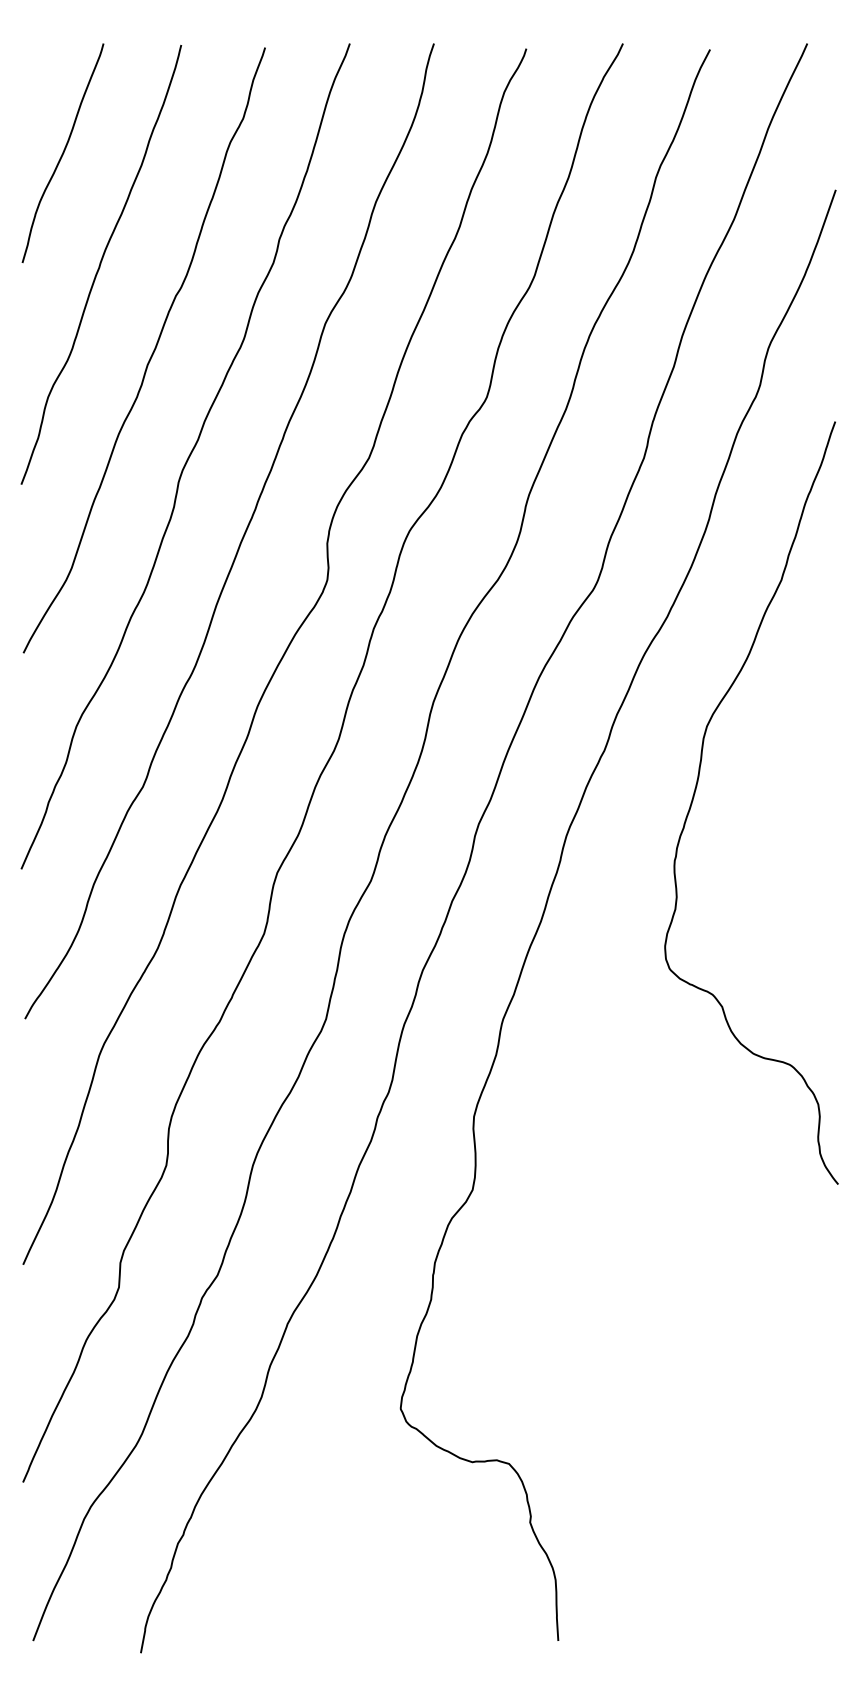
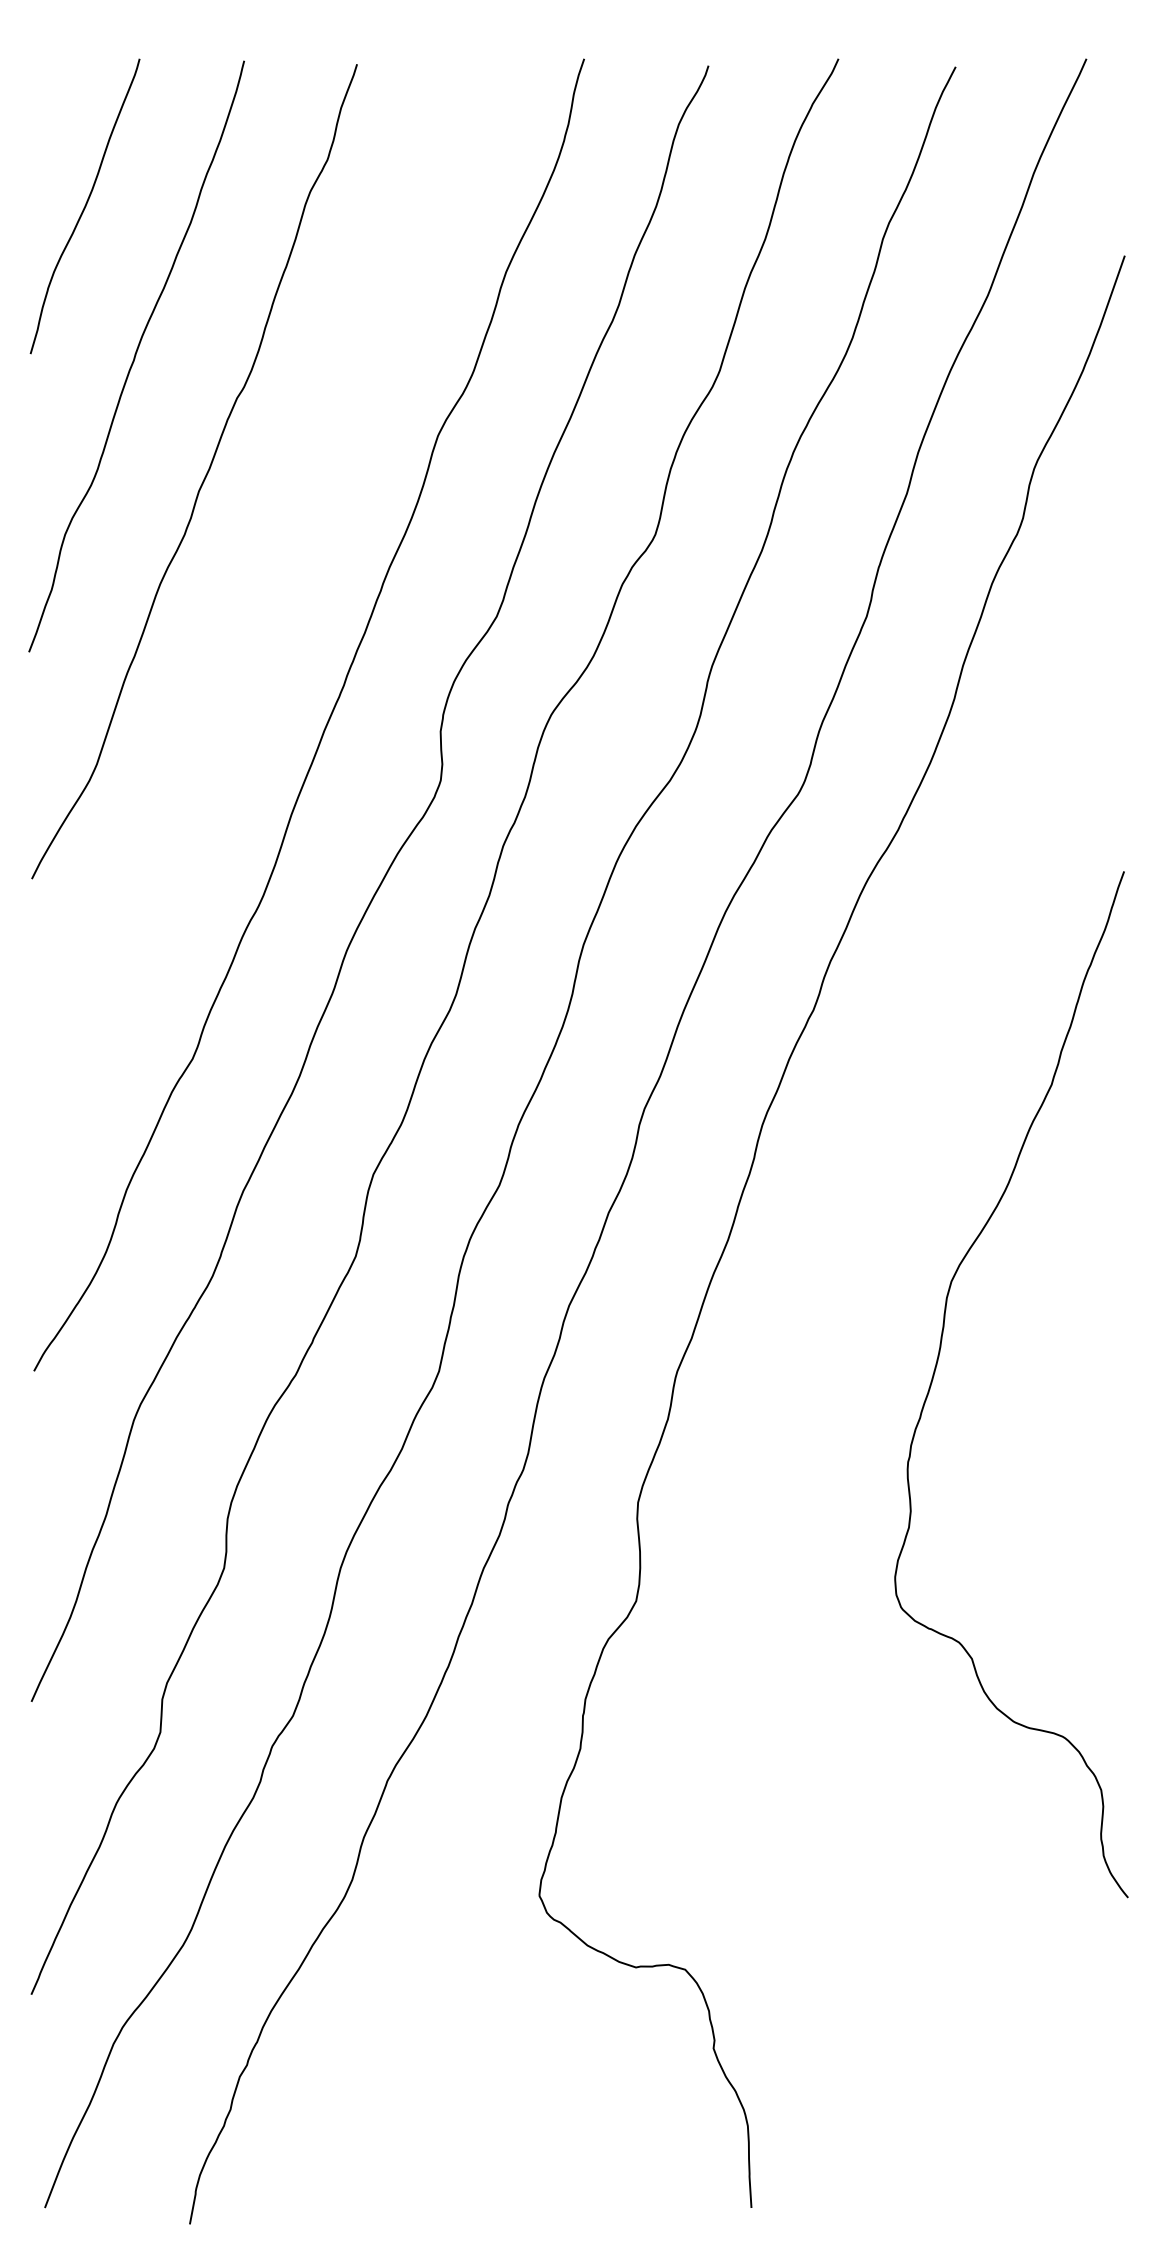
curve: (188, 457) -> (253, 615), removed
curve: (696, 788) -> (937, 1365), moved

